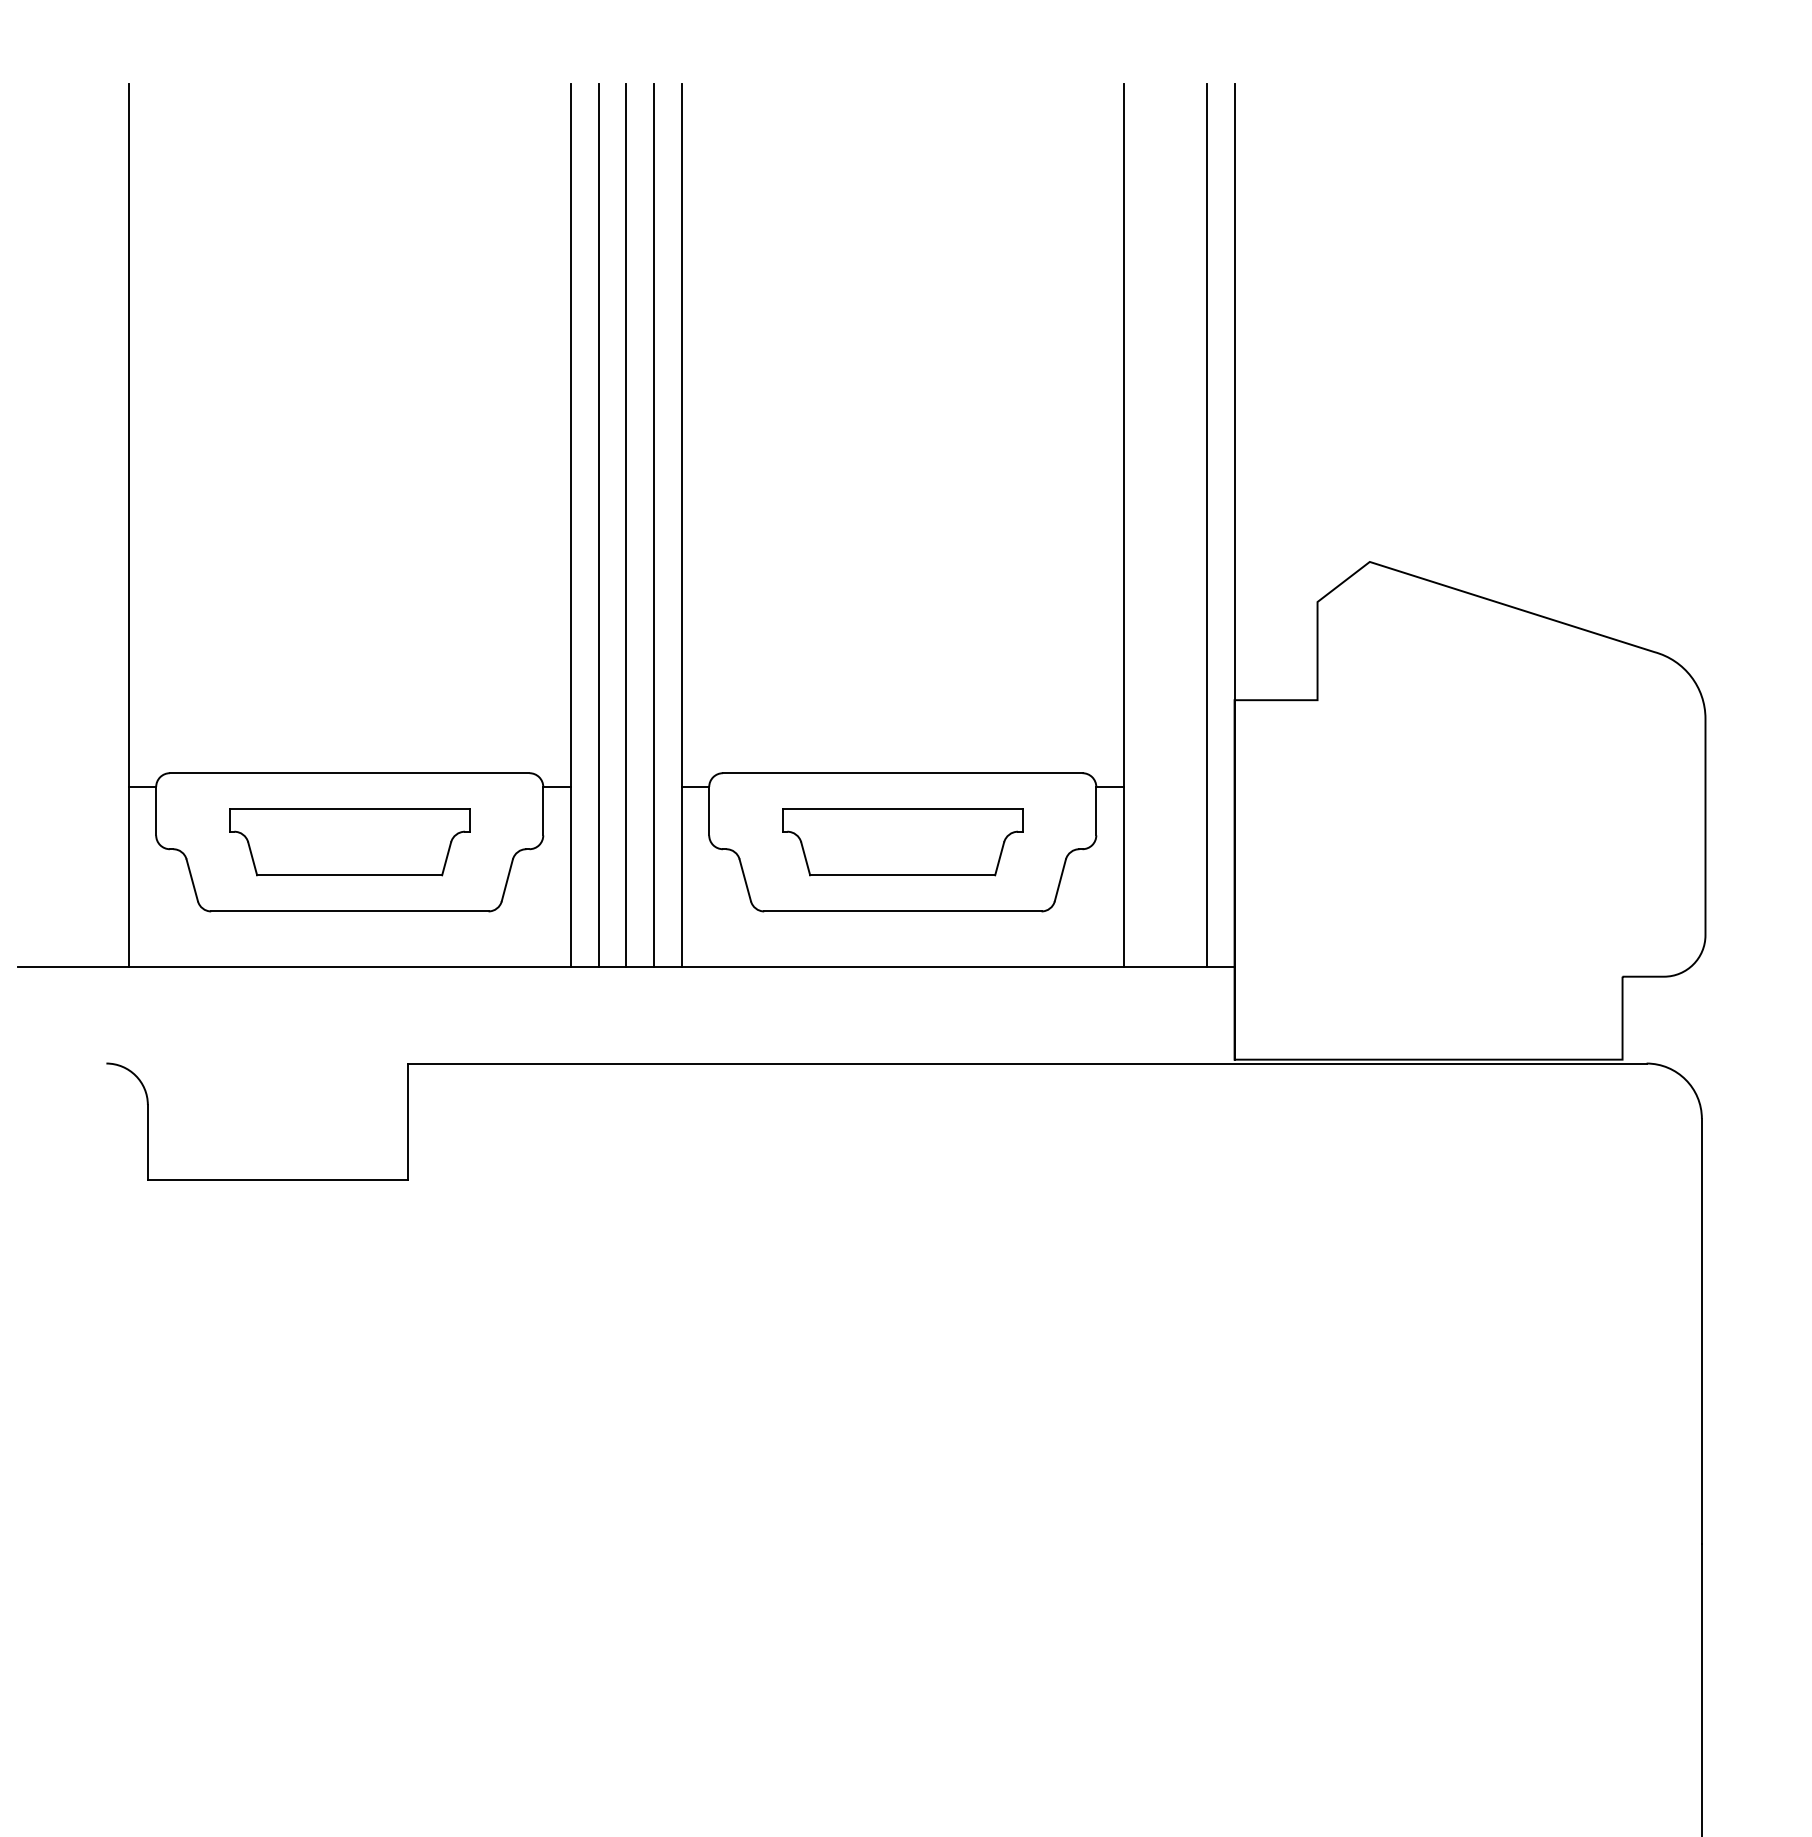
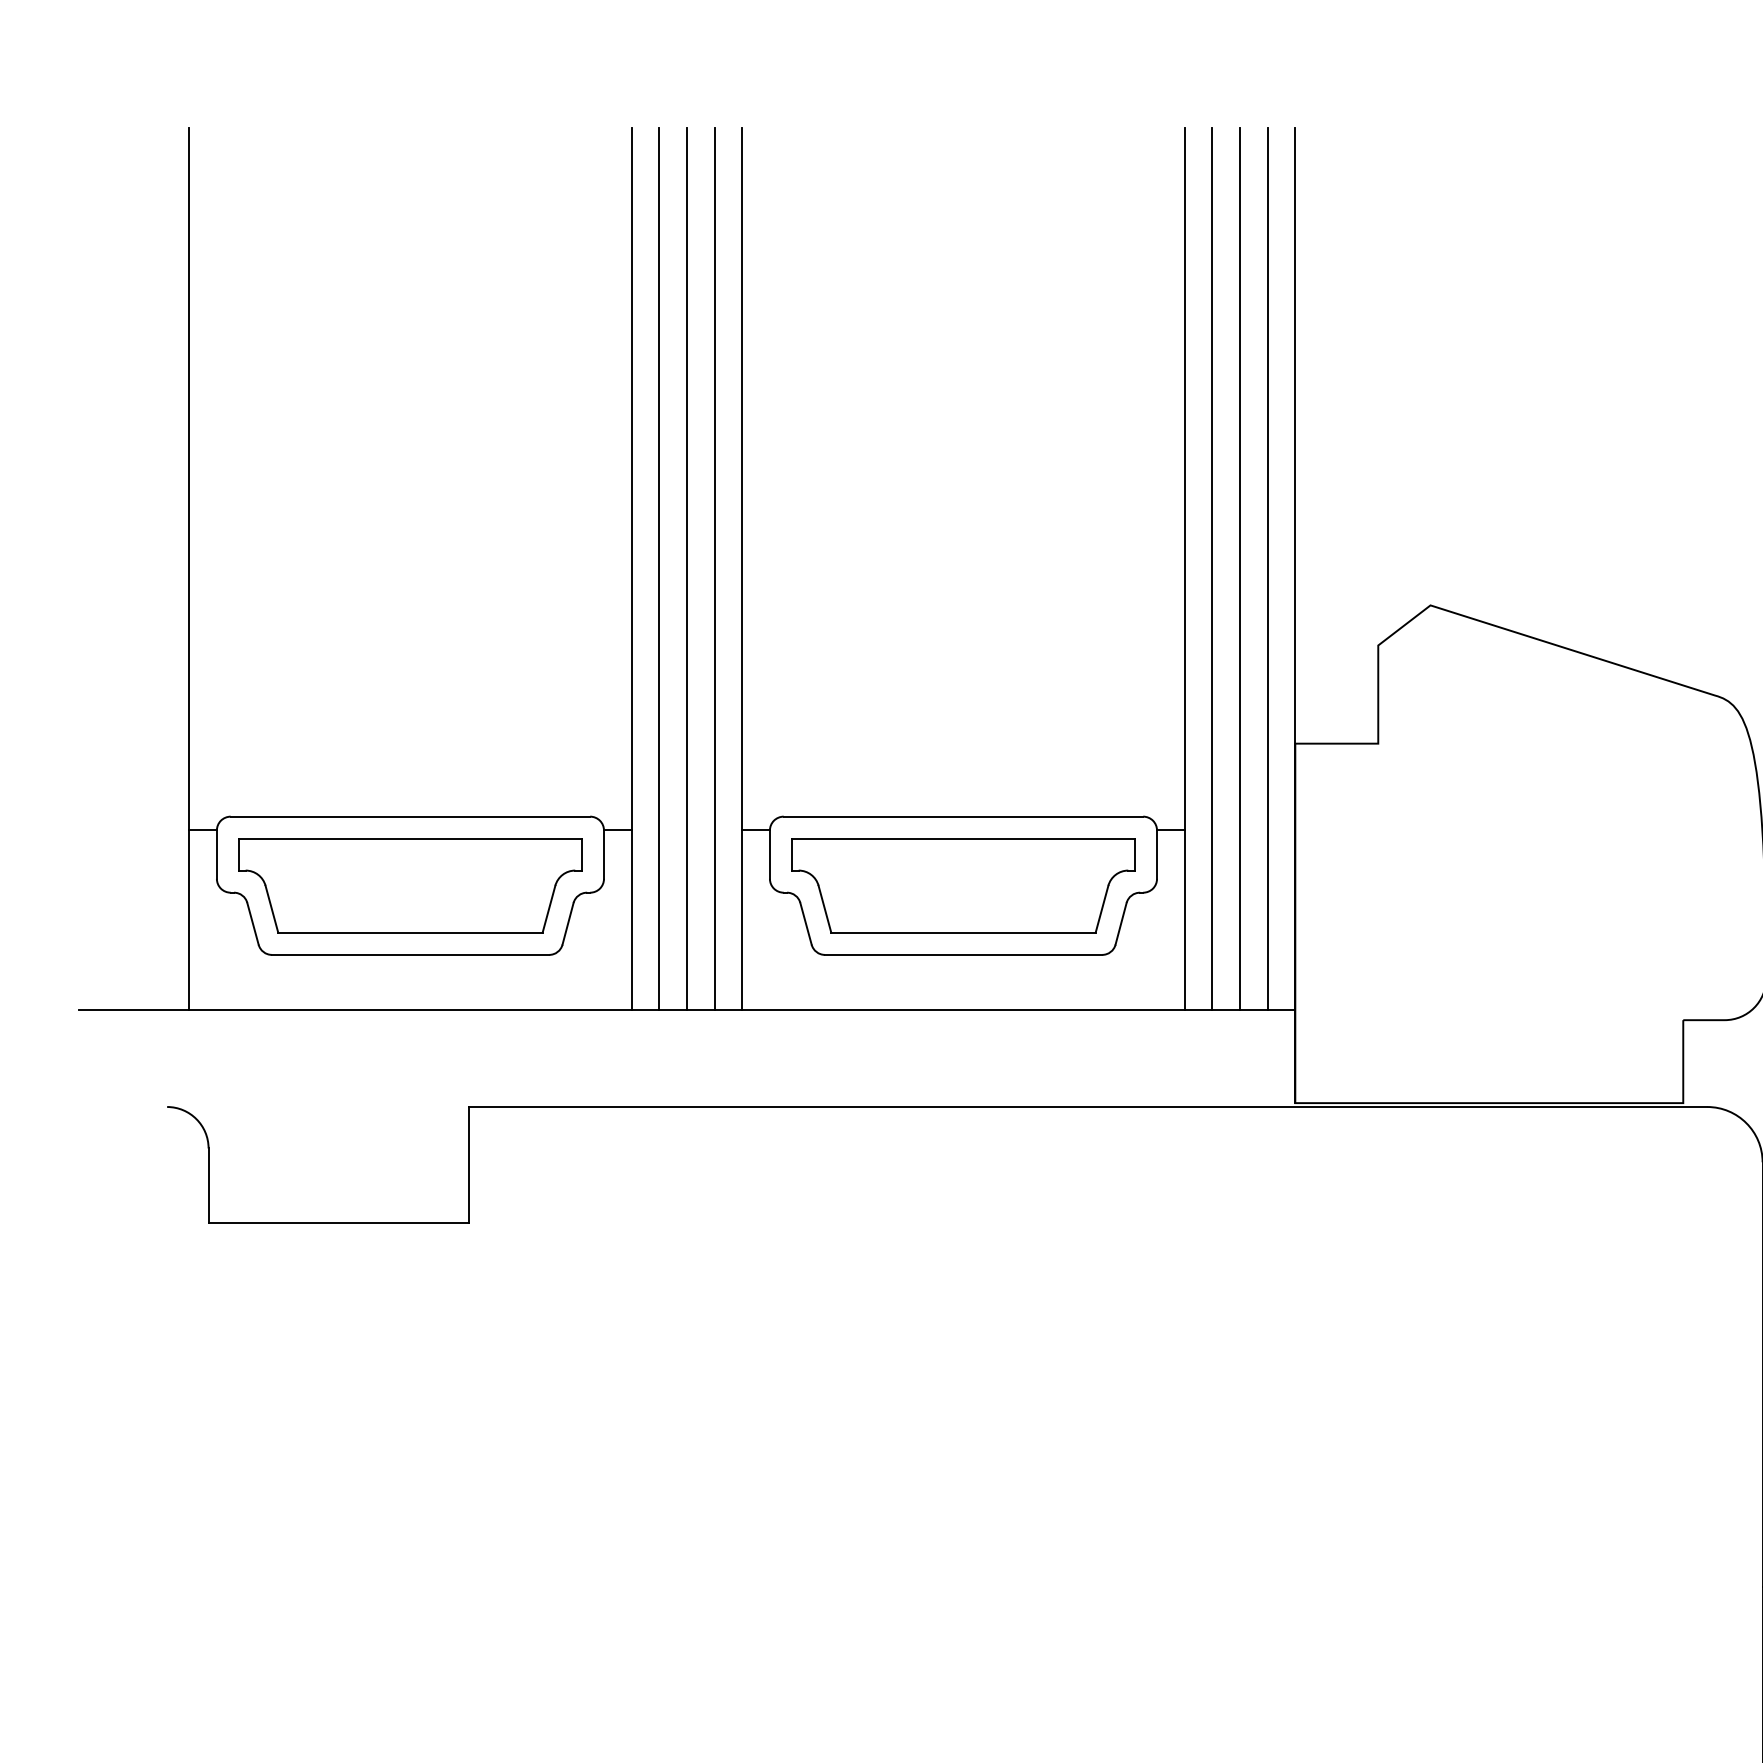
line: (1151, 525) -> (1212, 568), added
line: (1179, 525) -> (1240, 568), added
part: (349, 842) -> (410, 885), size x1.43
part: (902, 842) -> (963, 885), size x1.43

